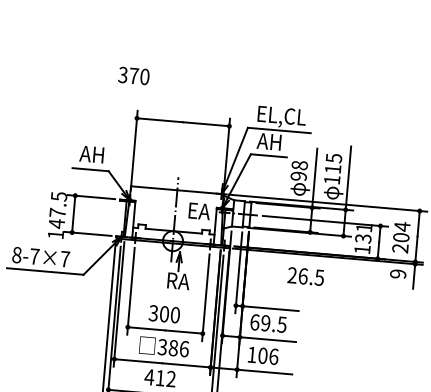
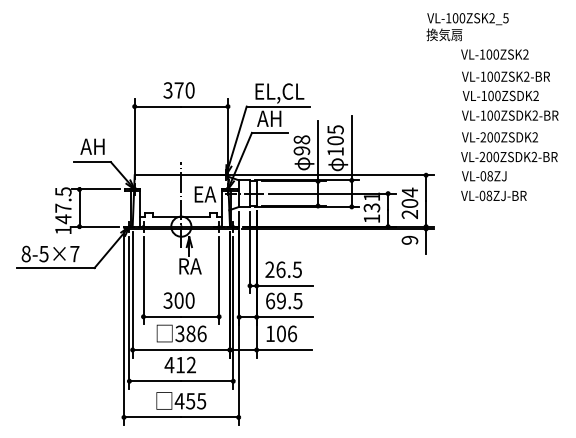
text: (133, 76) -> (178, 90), moved
text: (332, 168) -> (335, 140), 115 -> 105
text: (34, 257) -> (43, 254), 8-7×7 -> 8-5×7
text: (305, 276) -> (283, 269), moved

